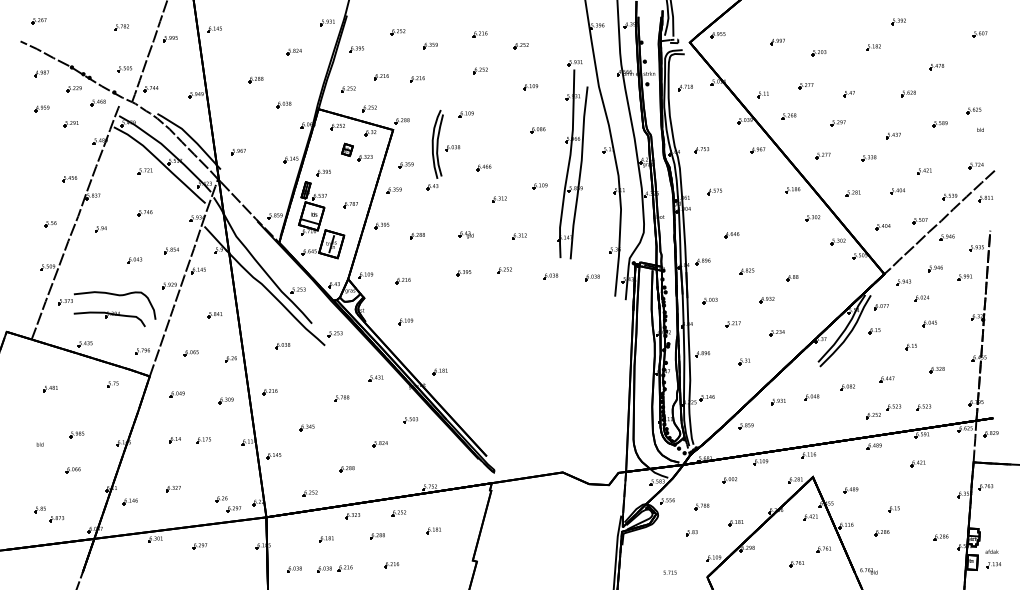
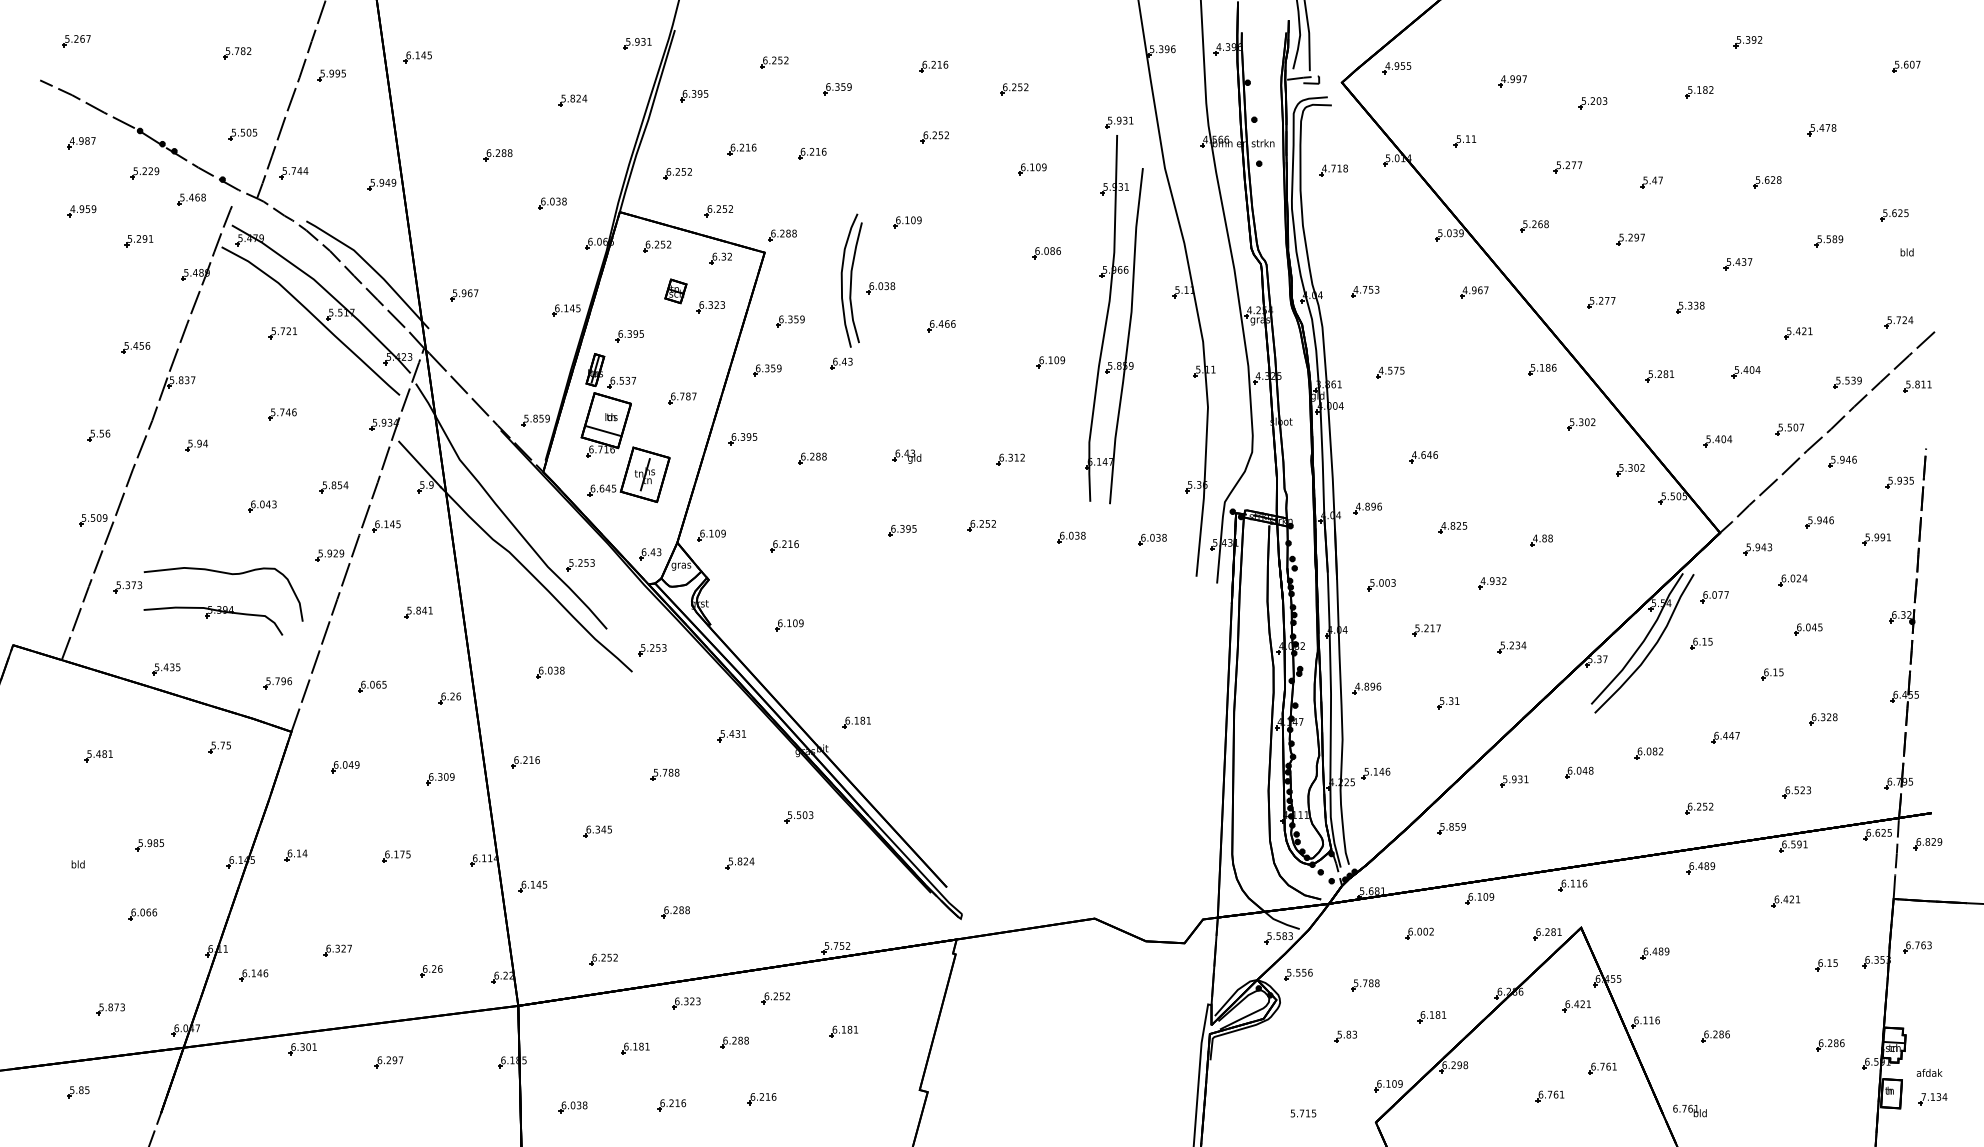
part: (762, 94) -> (1463, 140), moved
part: (499, 199) -> (971, 387), removed
part: (893, 407) -> (1737, 792), removed
part: (174, 440) -> (294, 856), moved
part: (39, 509) -> (76, 1091), moved
part: (233, 509) -> (454, 990), removed
part: (893, 509) -> (1825, 965), moved
part: (324, 569) -> (631, 1107), removed

